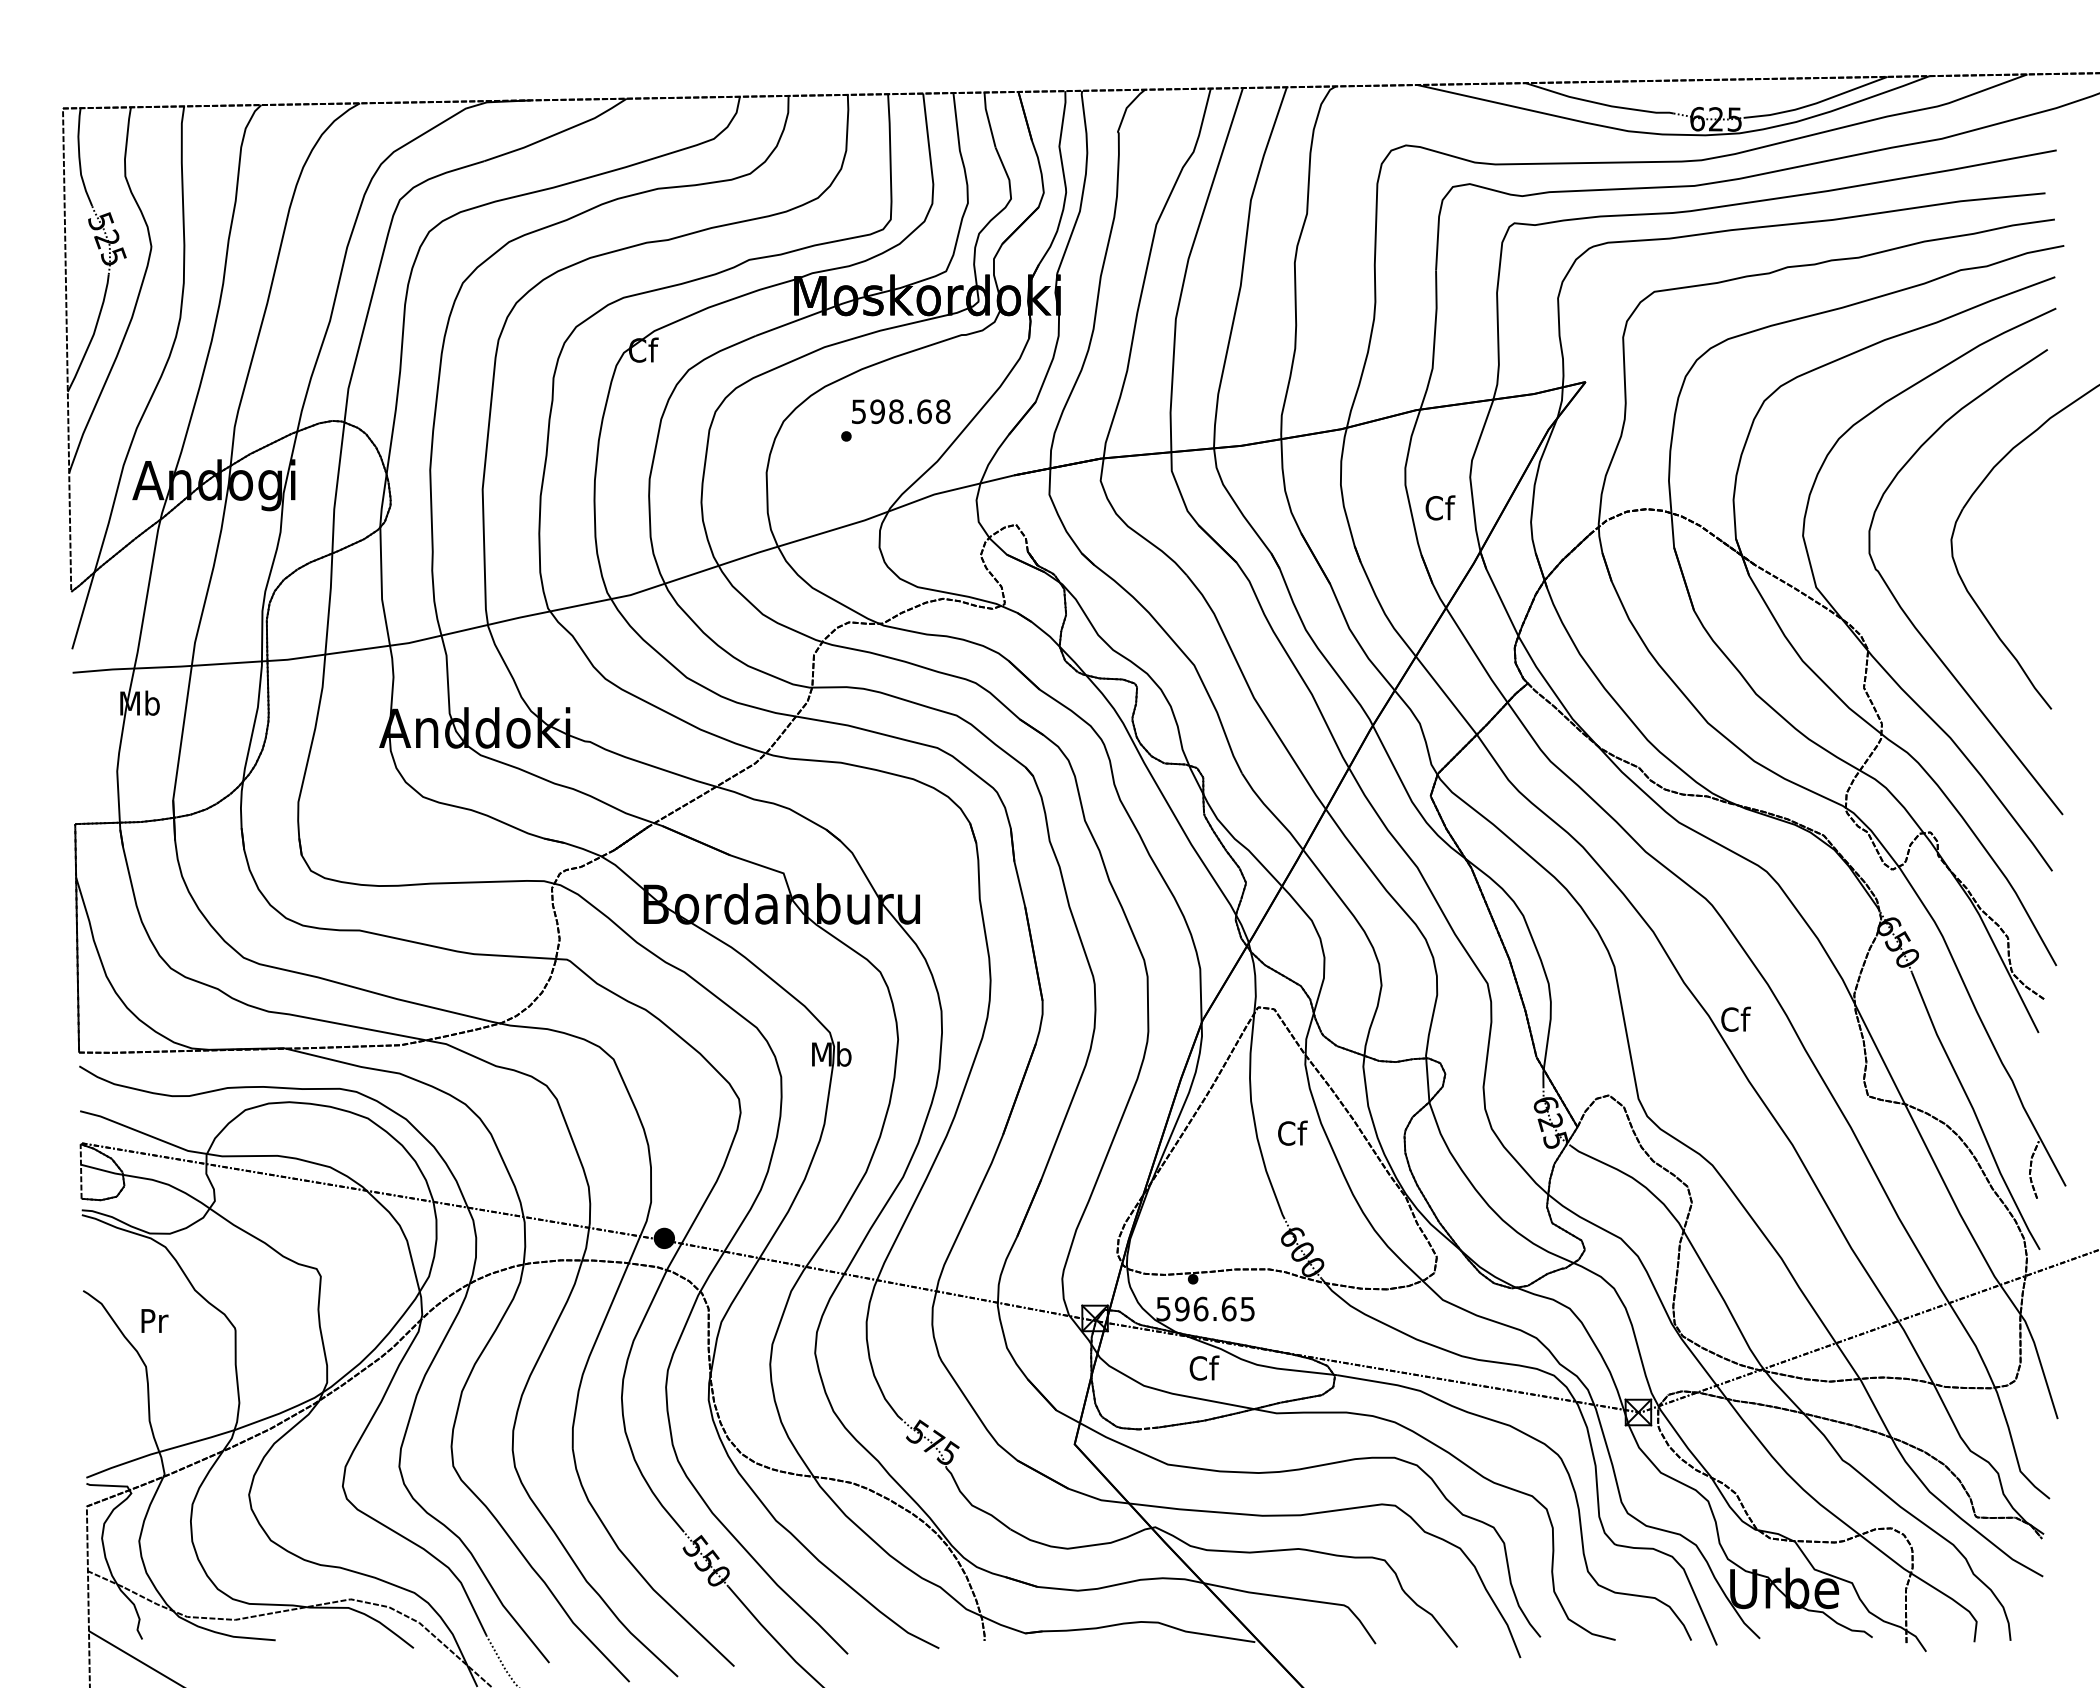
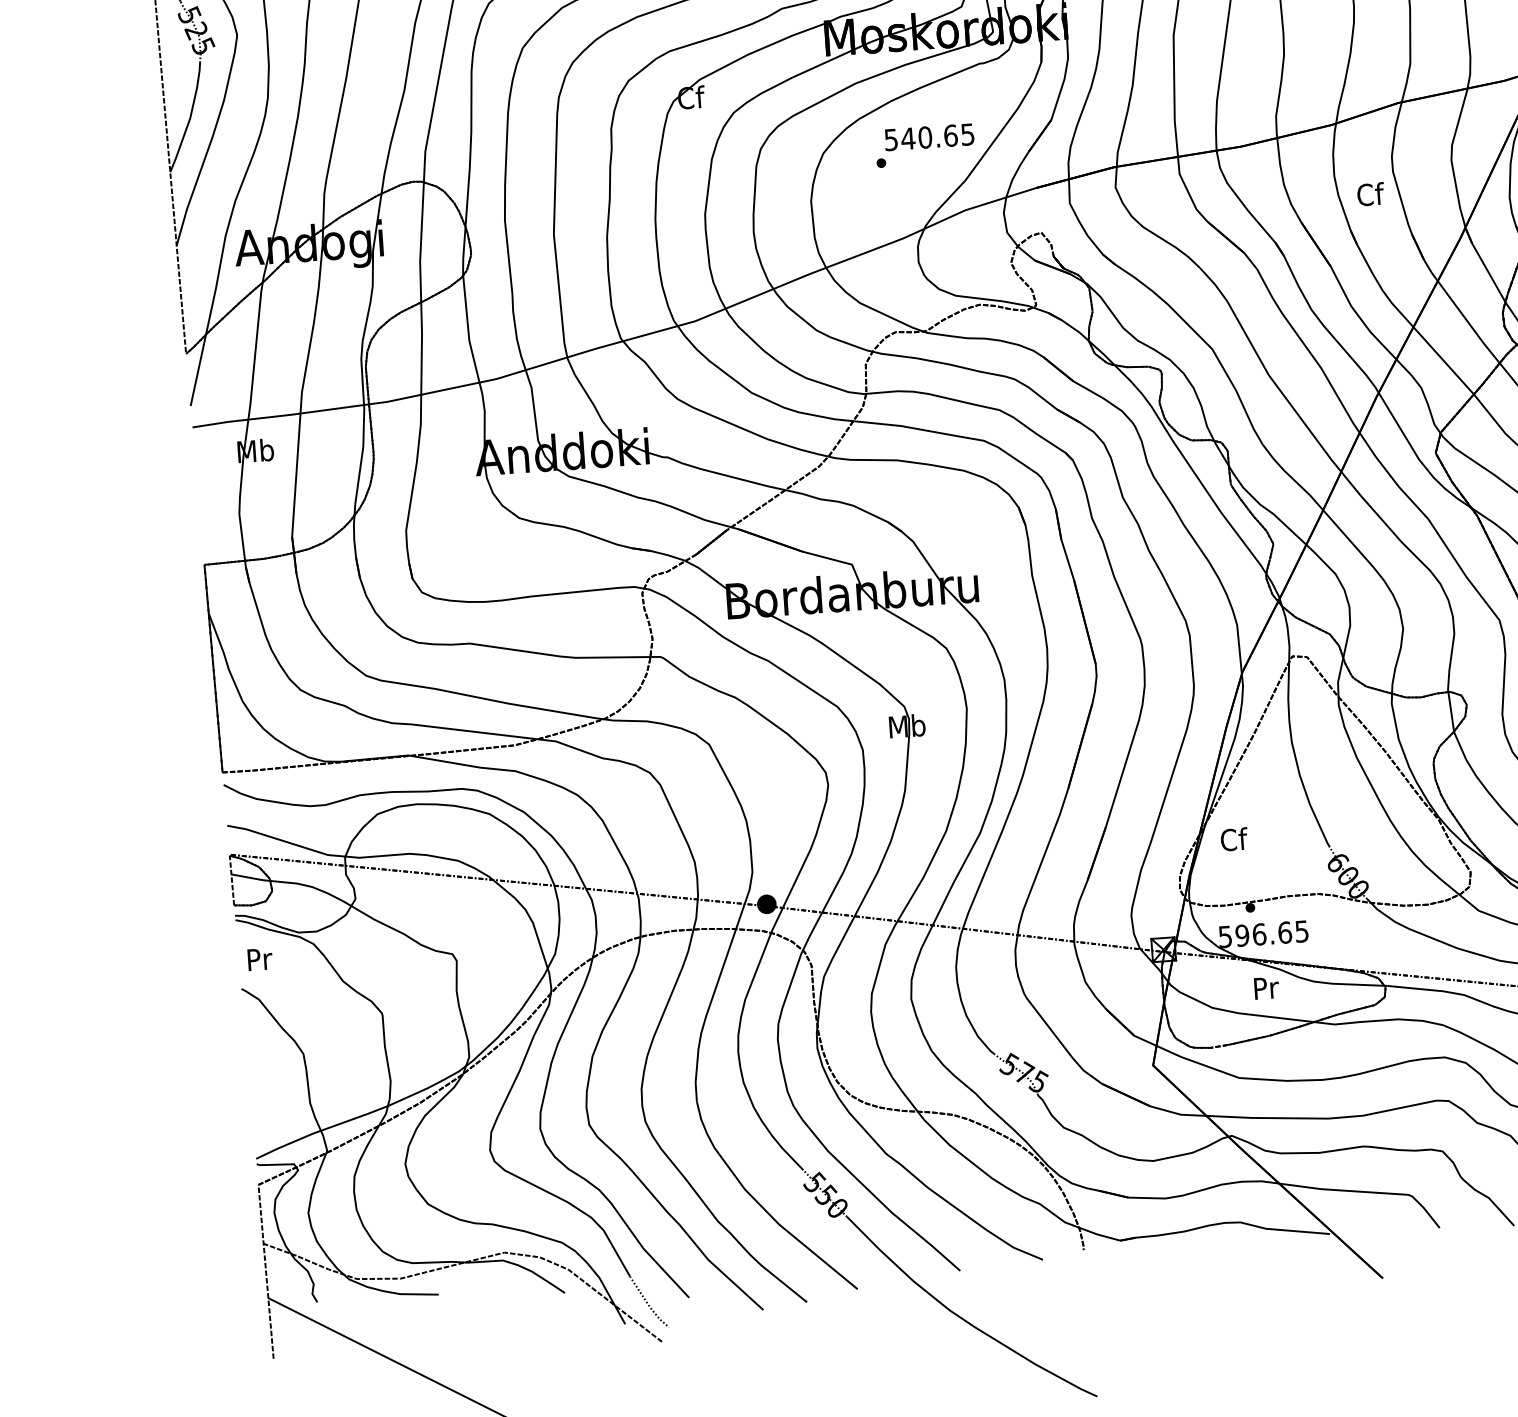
text: (909, 411) -> (937, 136), 598.68 -> 540.65
text: (1440, 507) -> (1370, 193), moved
text: (1292, 1132) -> (1234, 838), moved
text: (154, 1320) -> (259, 959), moved
text: (1204, 1367) -> (1266, 987), Cf -> Pr

